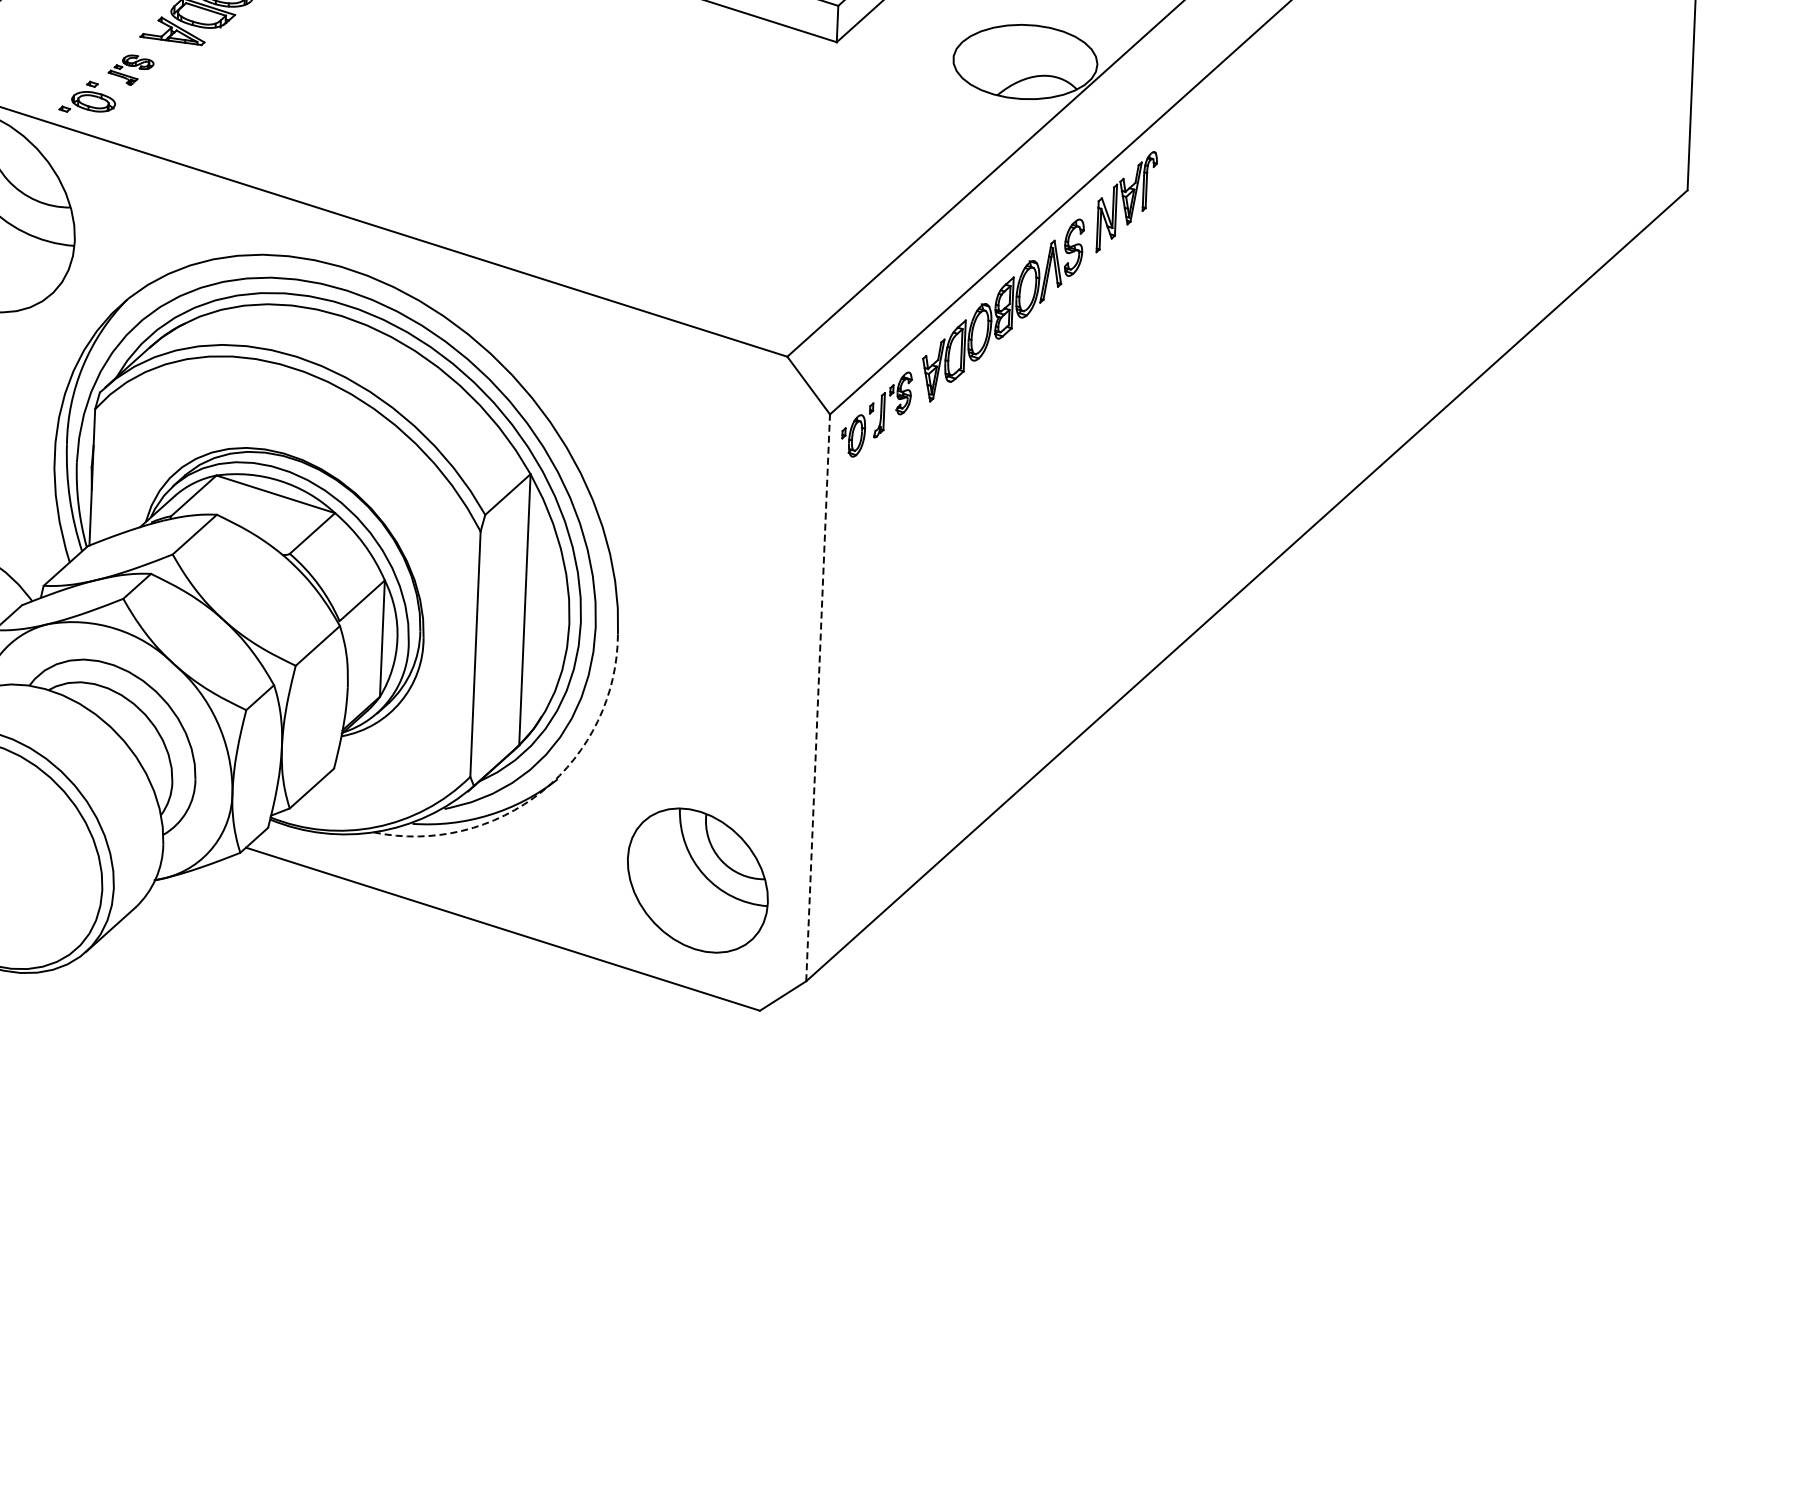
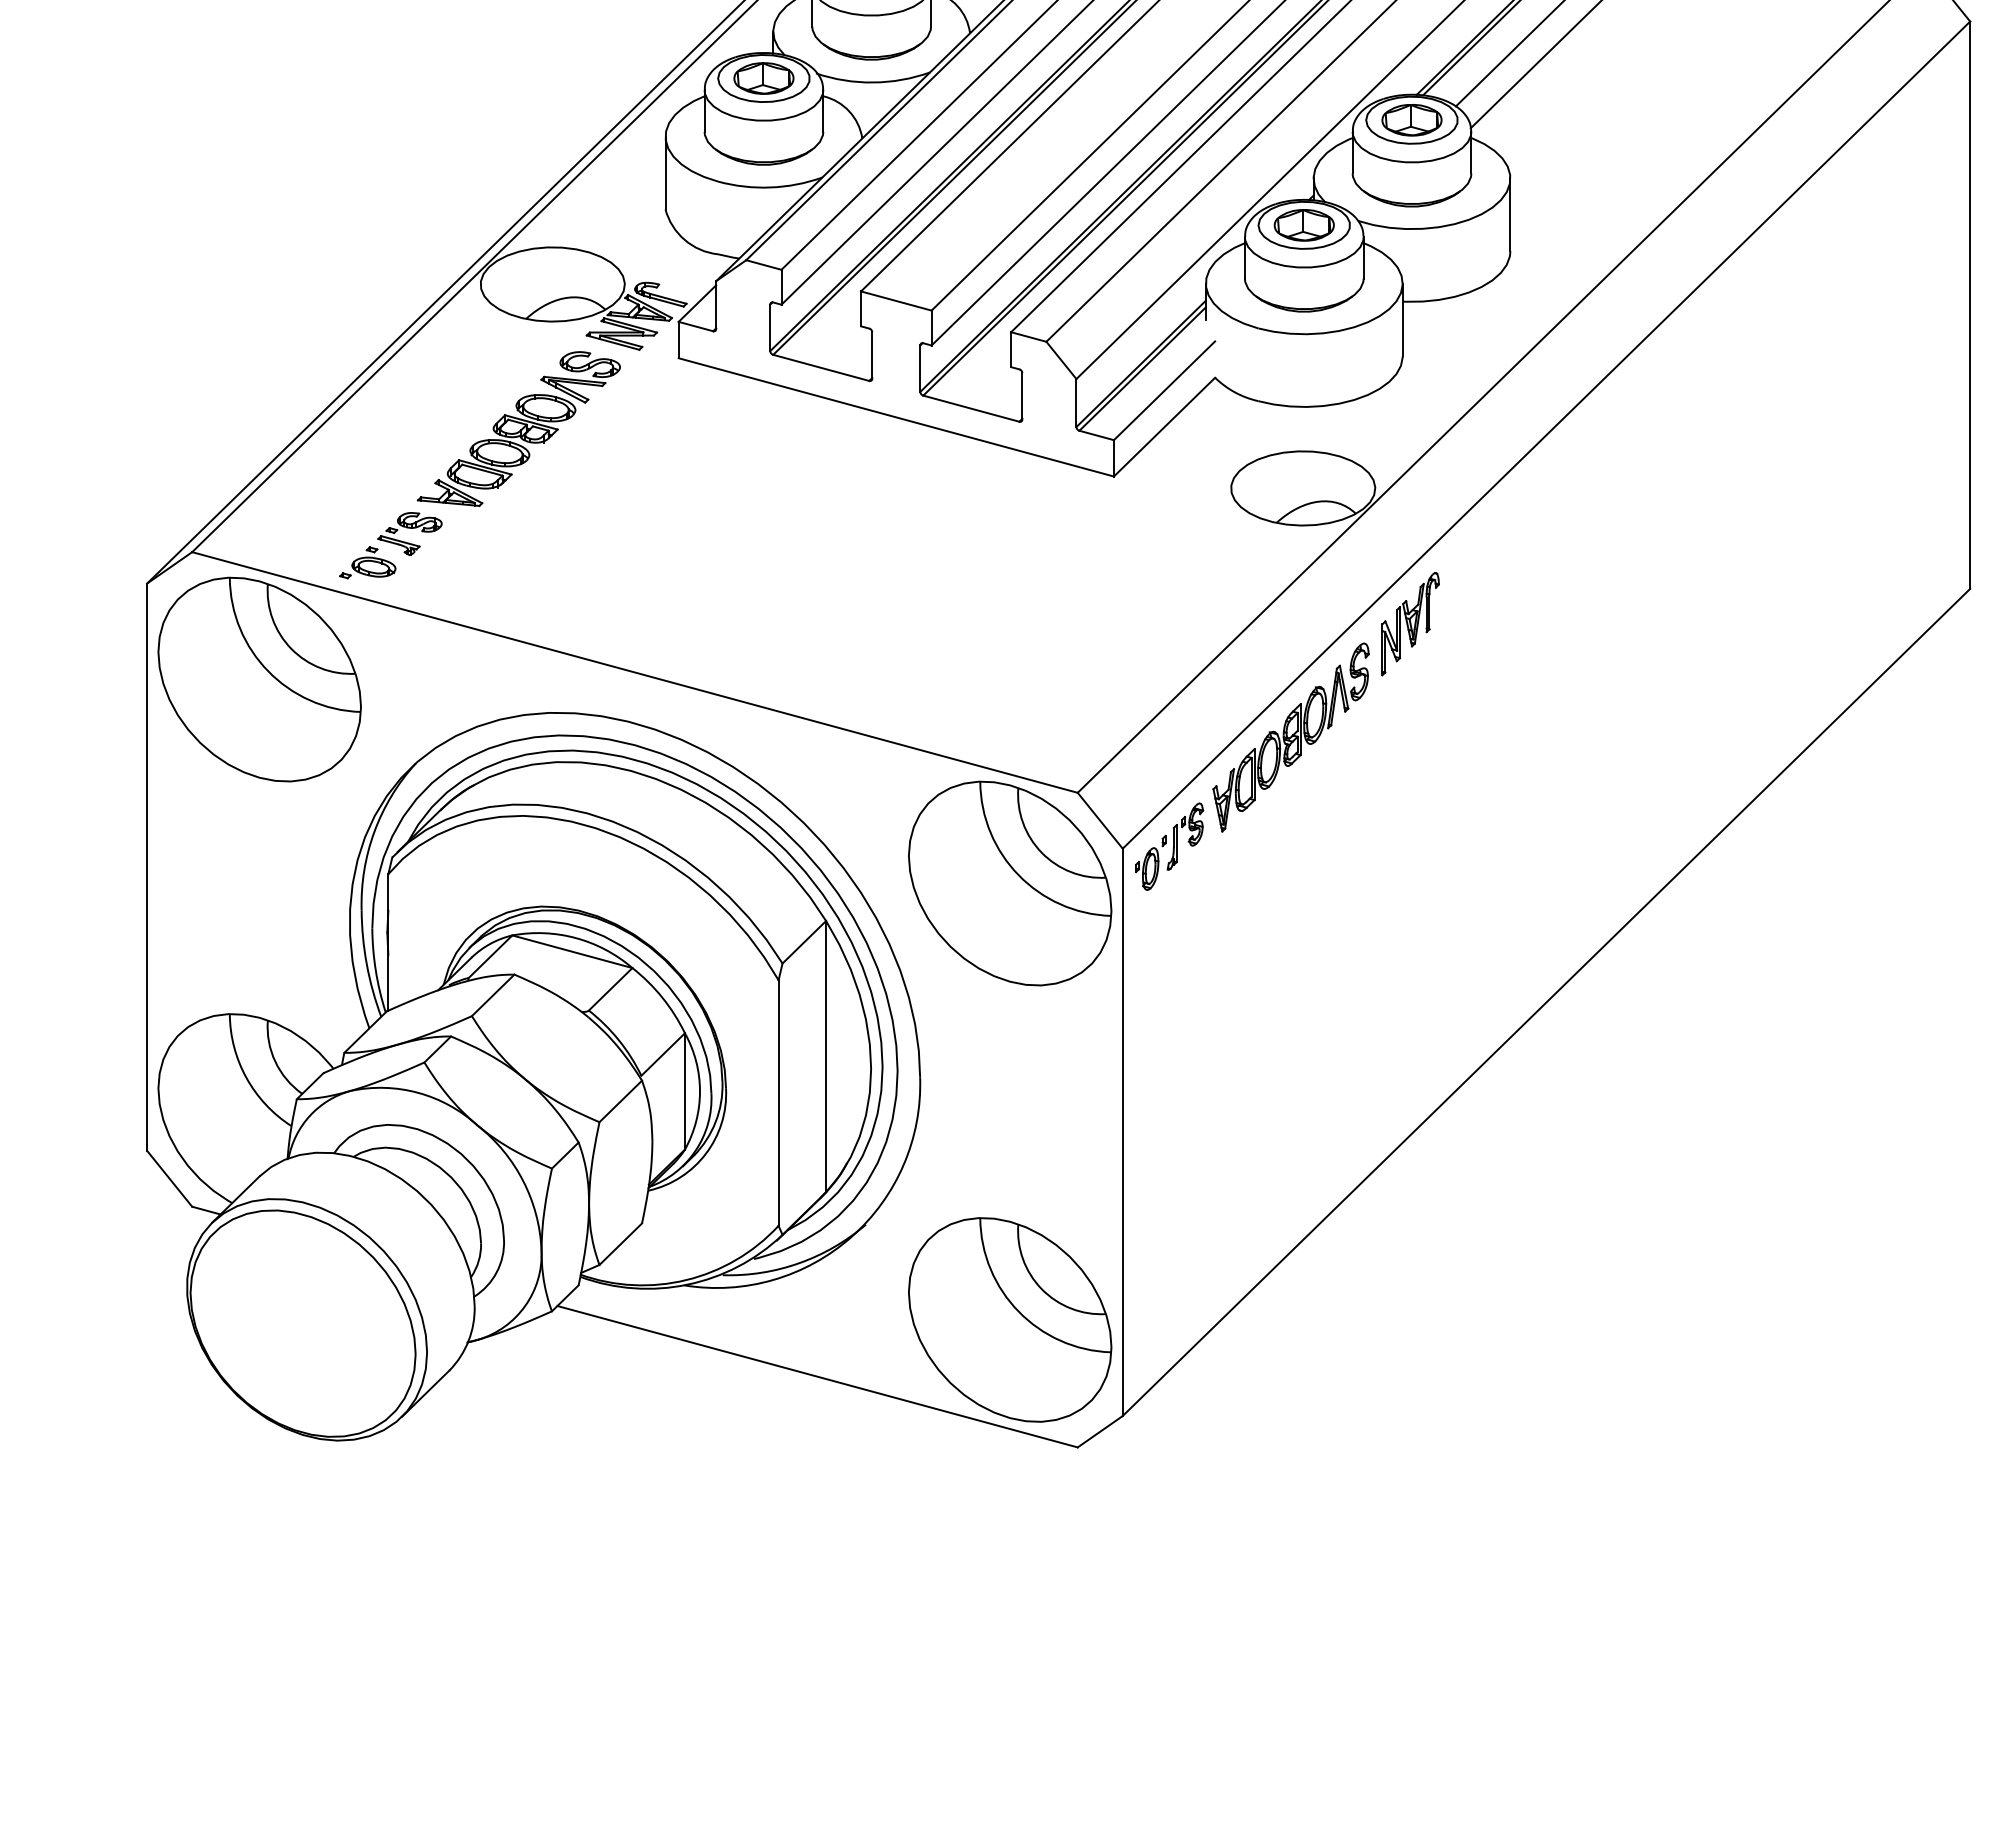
part: (130, 69) -> (409, 533), size x1.43
part: (716, 444) -> (1010, 883), added
line: (817, 697) -> (1122, 1132), dashed -> solid
arc: (542, 791) -> (851, 1237), dashed -> solid
part: (698, 880) -> (1010, 1319), size x1.43

